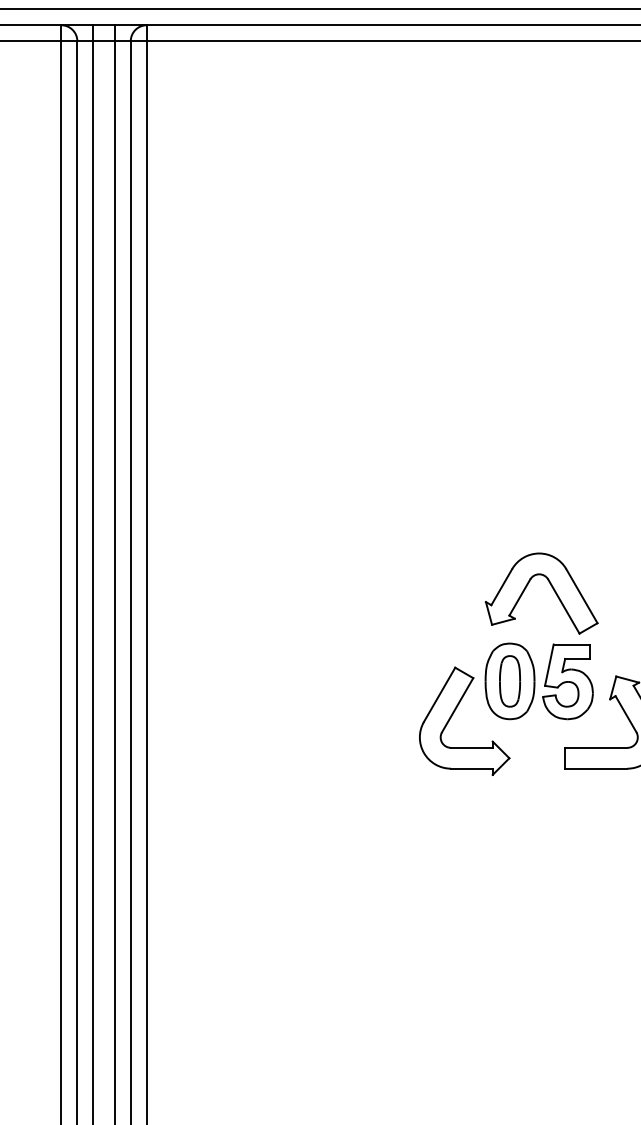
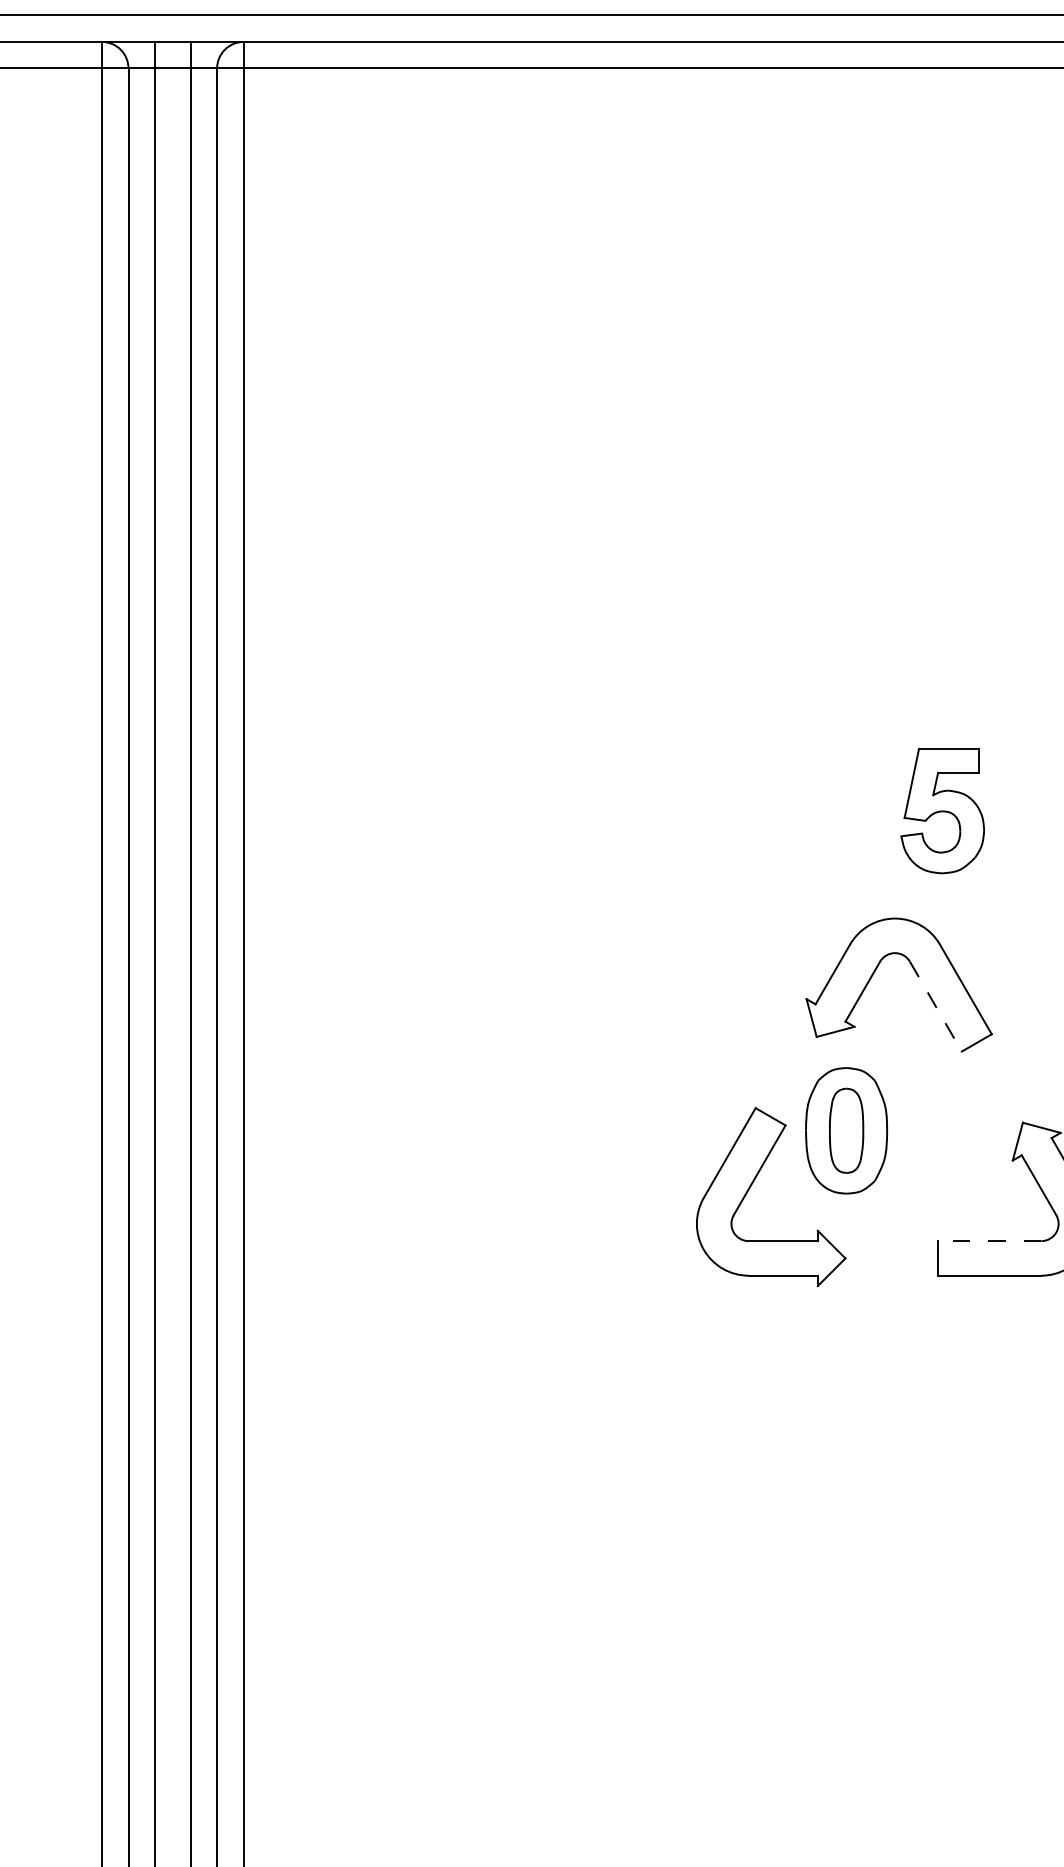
line: (564, 607) -> (936, 1008), solid -> dashed
part: (567, 681) -> (941, 810), moved
line: (595, 747) -> (988, 1240), solid -> dashed

